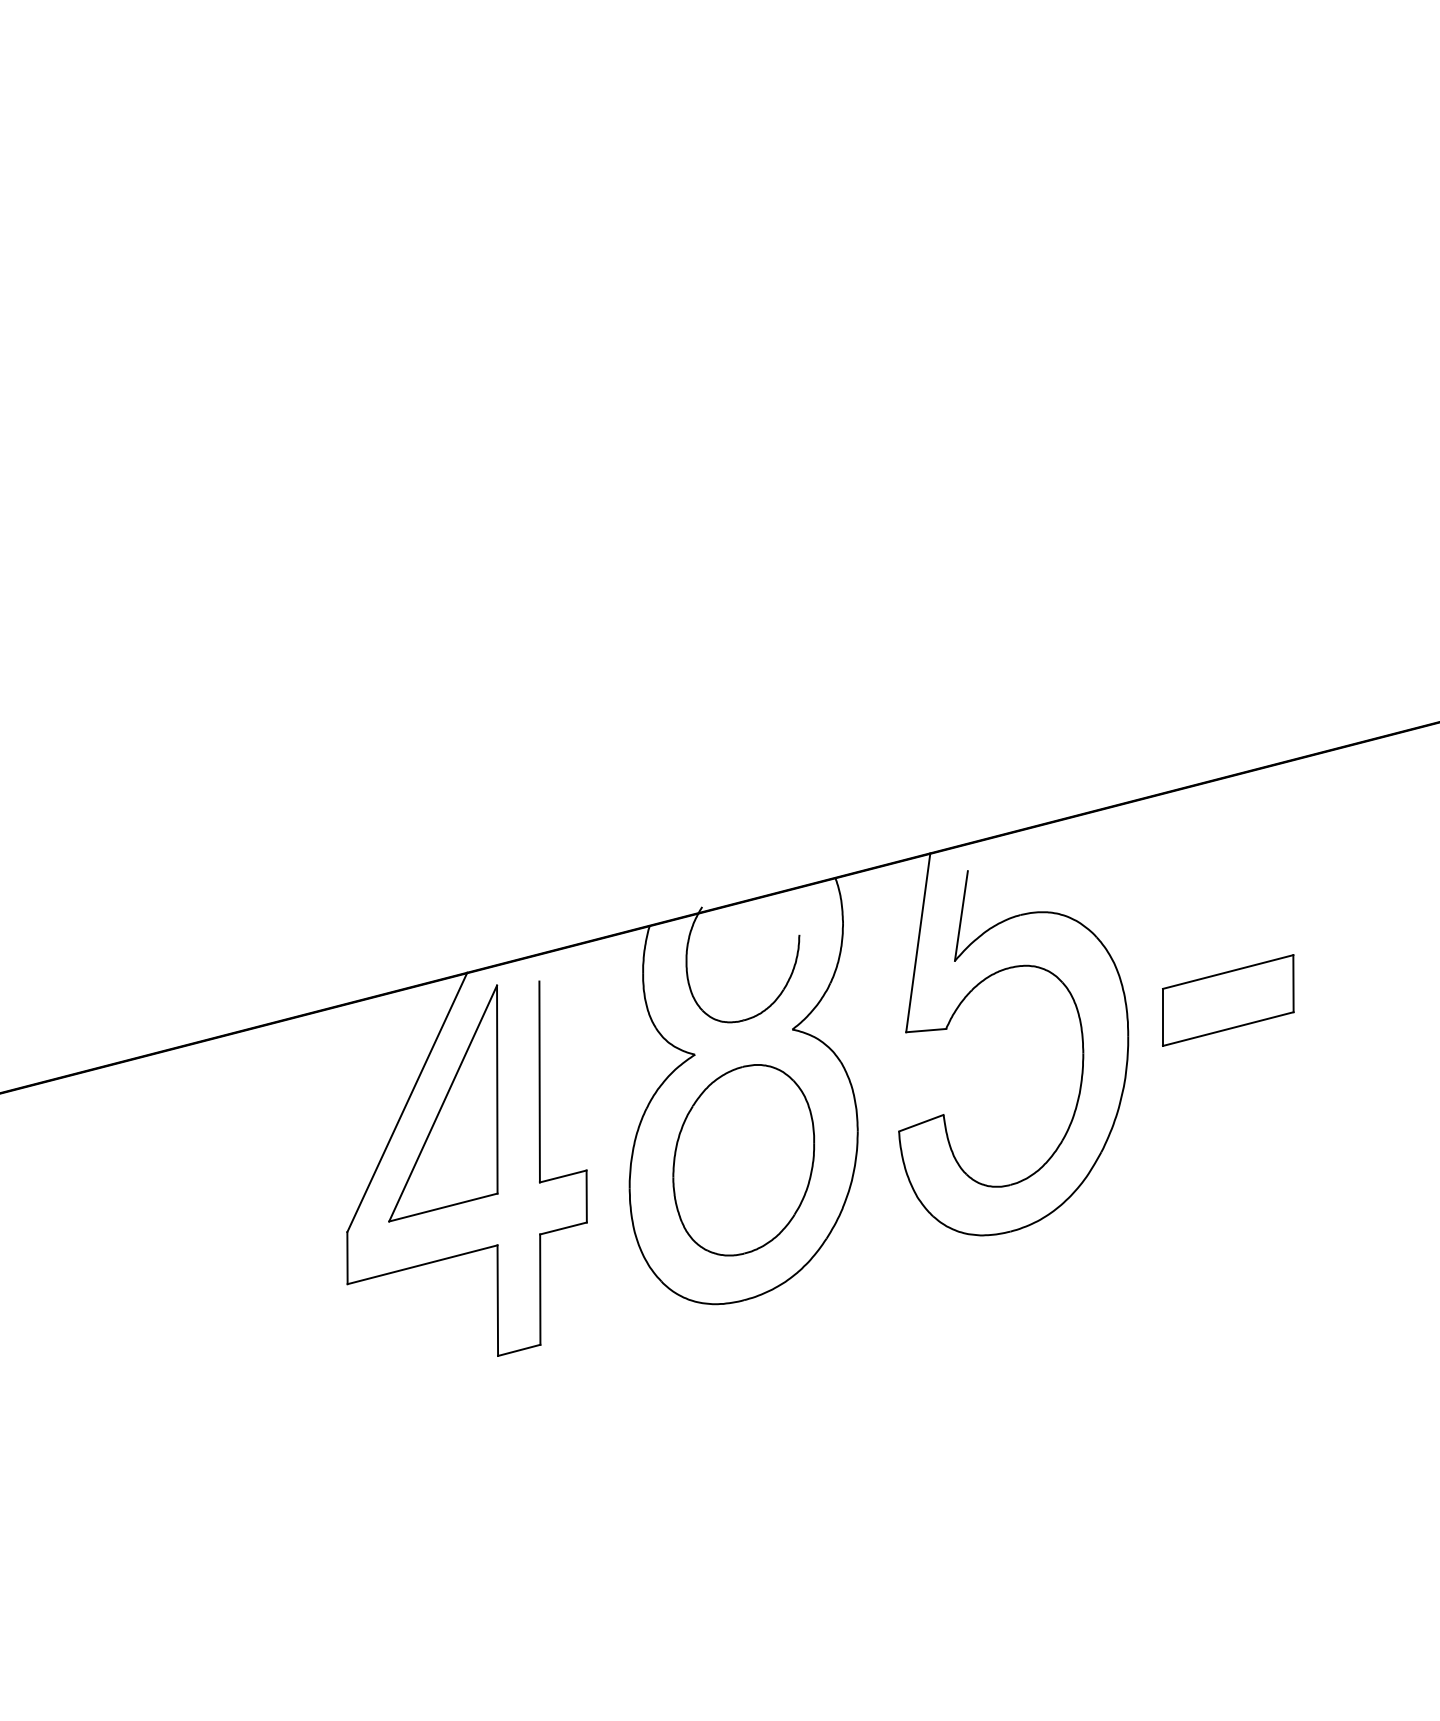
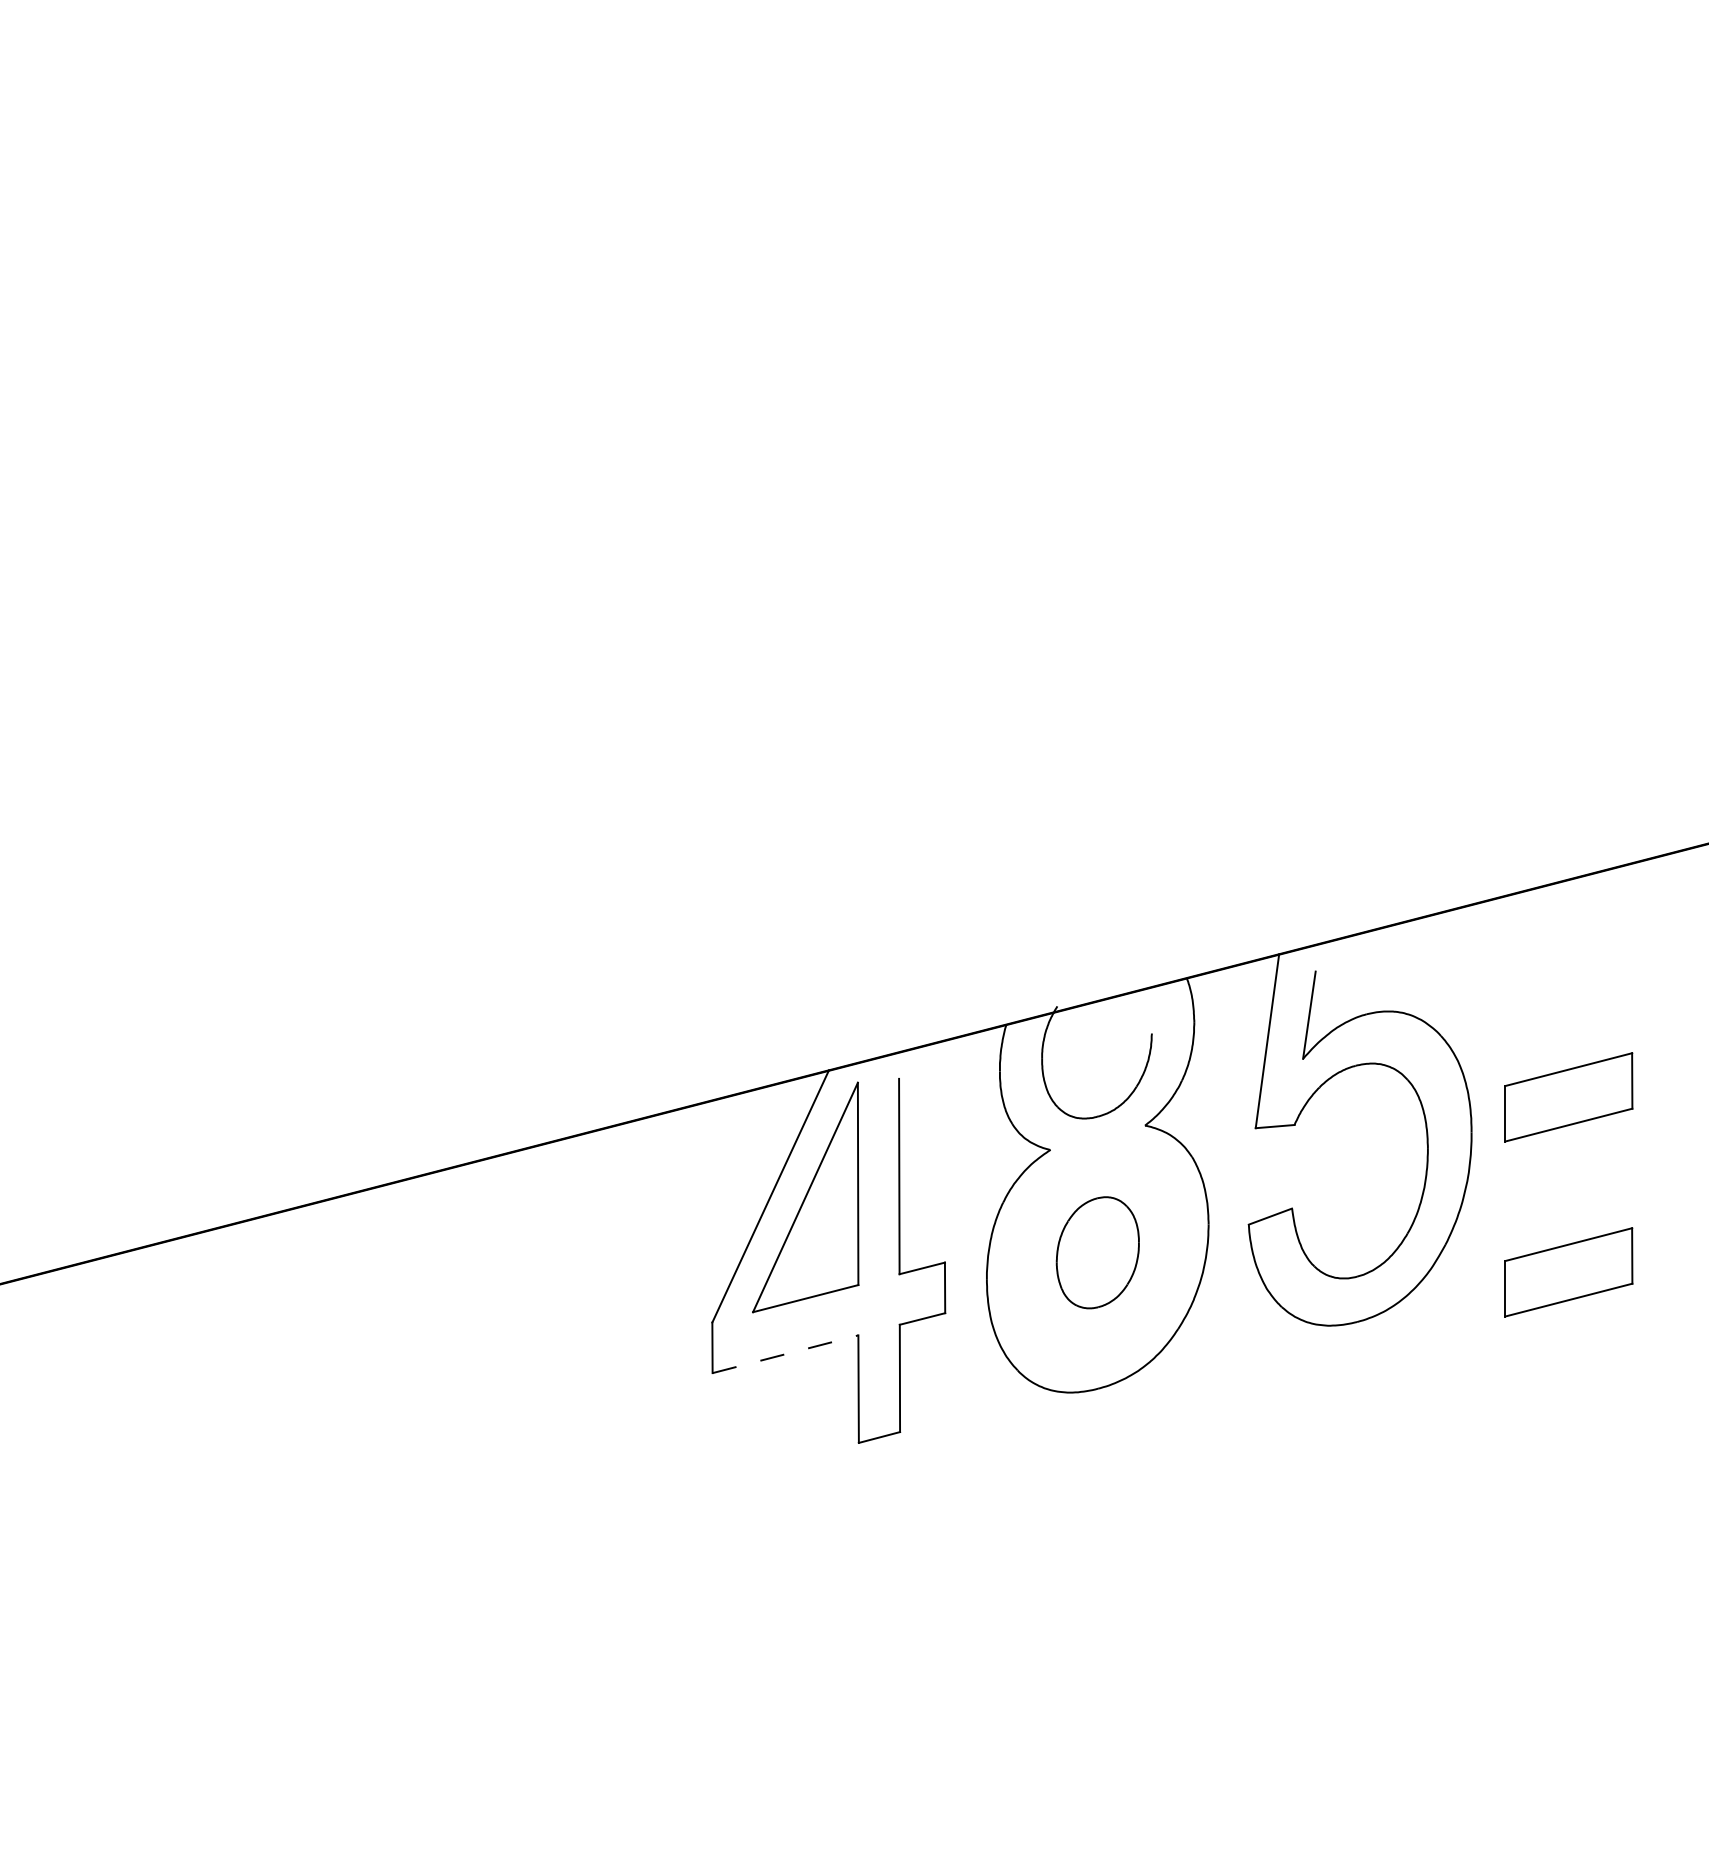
part: (743, 1160) -> (1097, 1252), size x0.6
part: (1227, 1180) -> (1568, 1272), added
line: (422, 1265) -> (785, 1354), solid -> dashed

